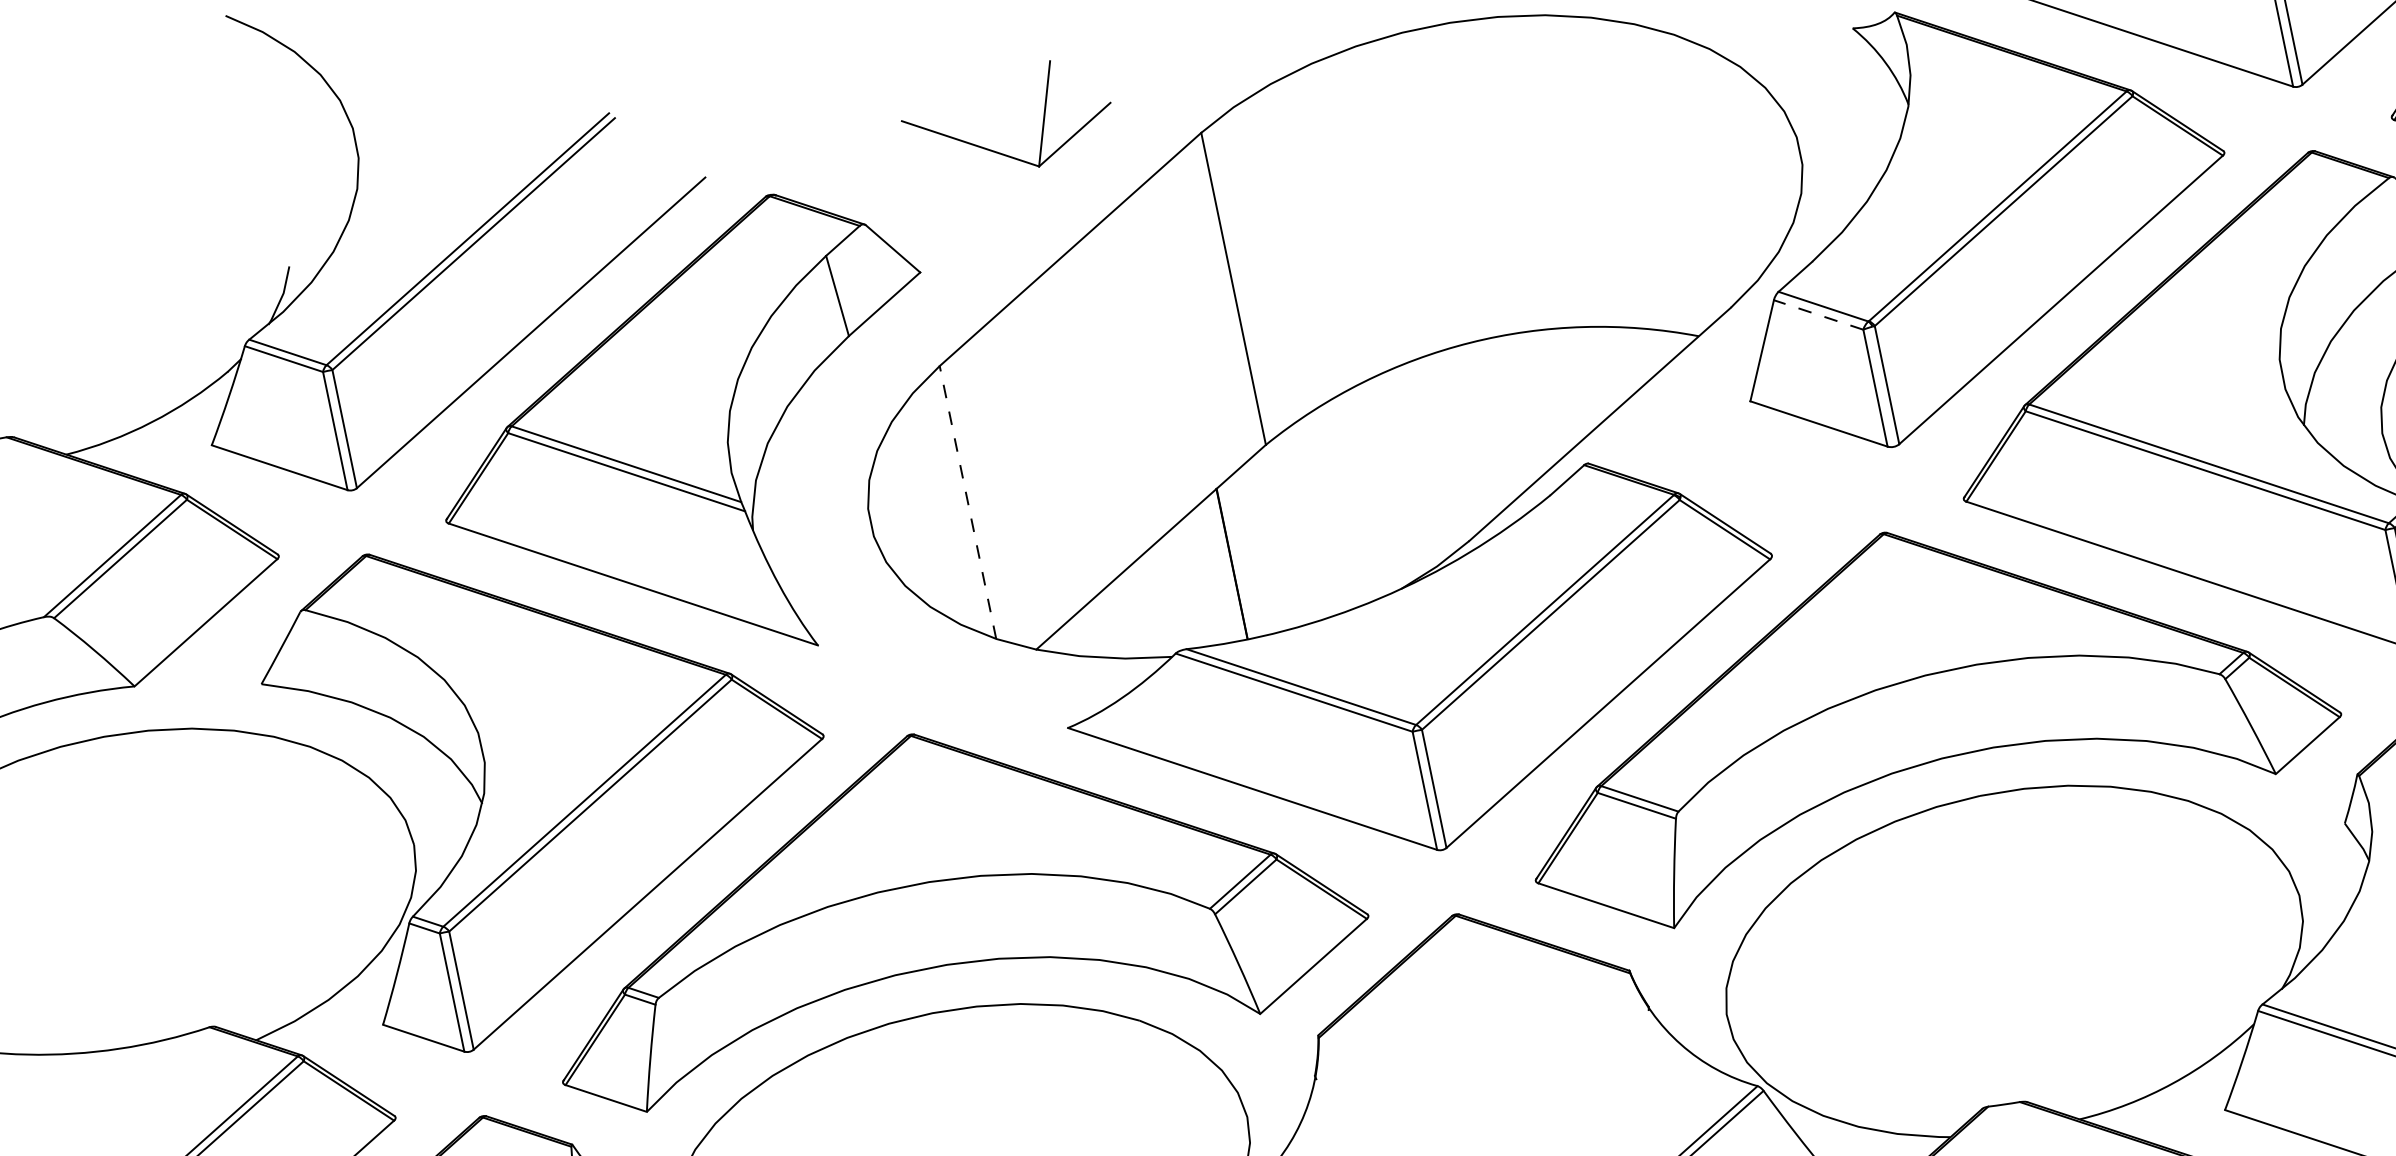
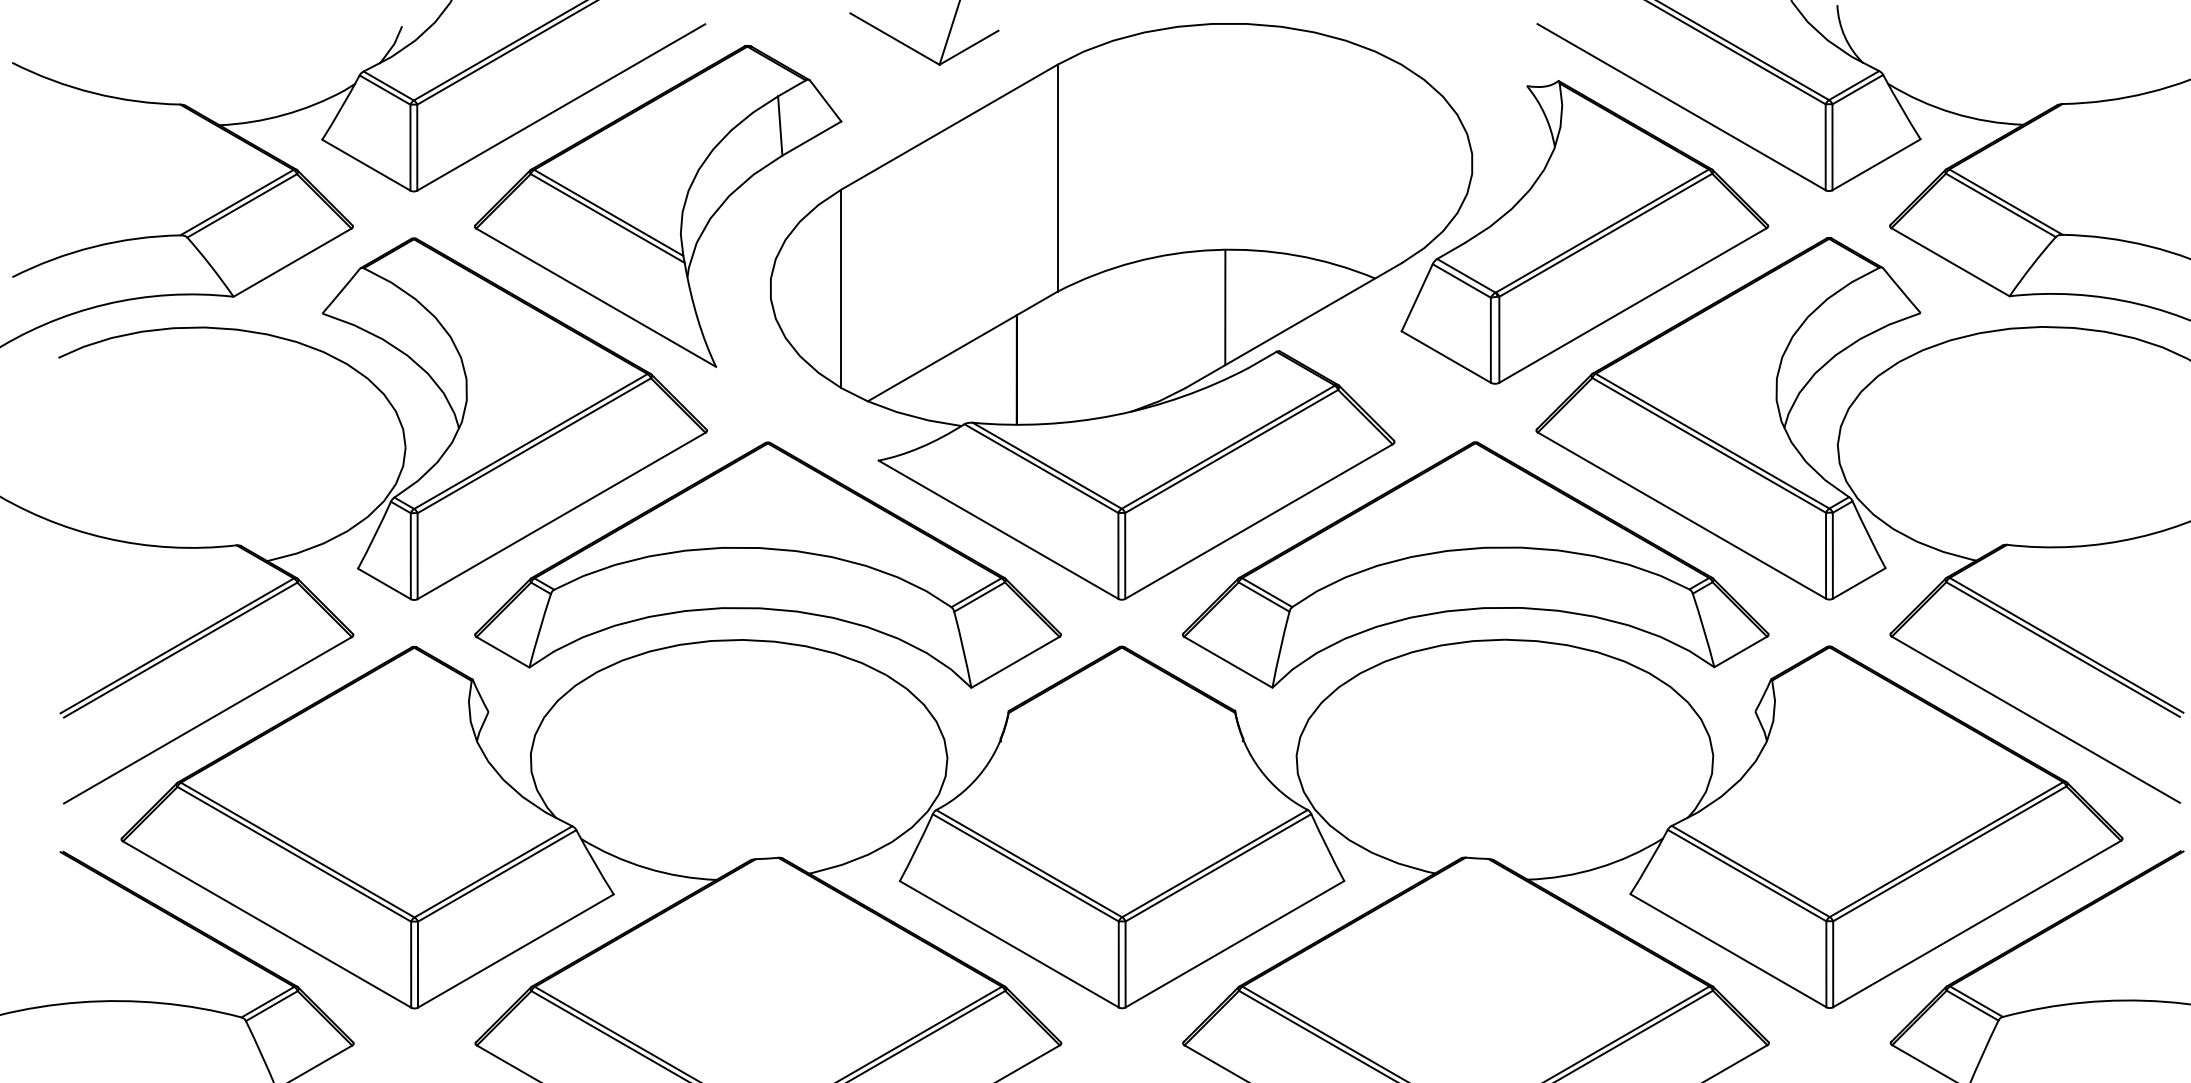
line: (1818, 314) -> (1461, 280), dashed -> solid
line: (1501, 418) -> (1225, 307), added
line: (967, 501) -> (841, 288), dashed -> solid

